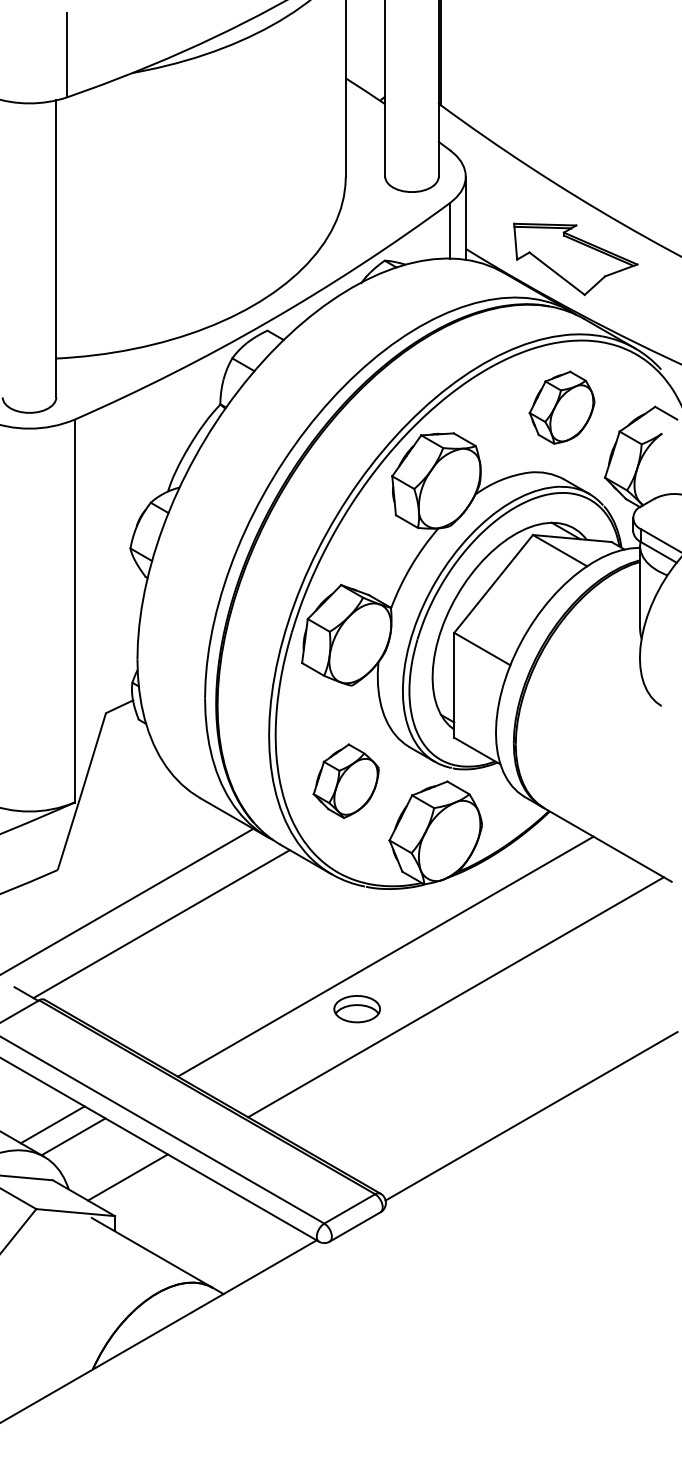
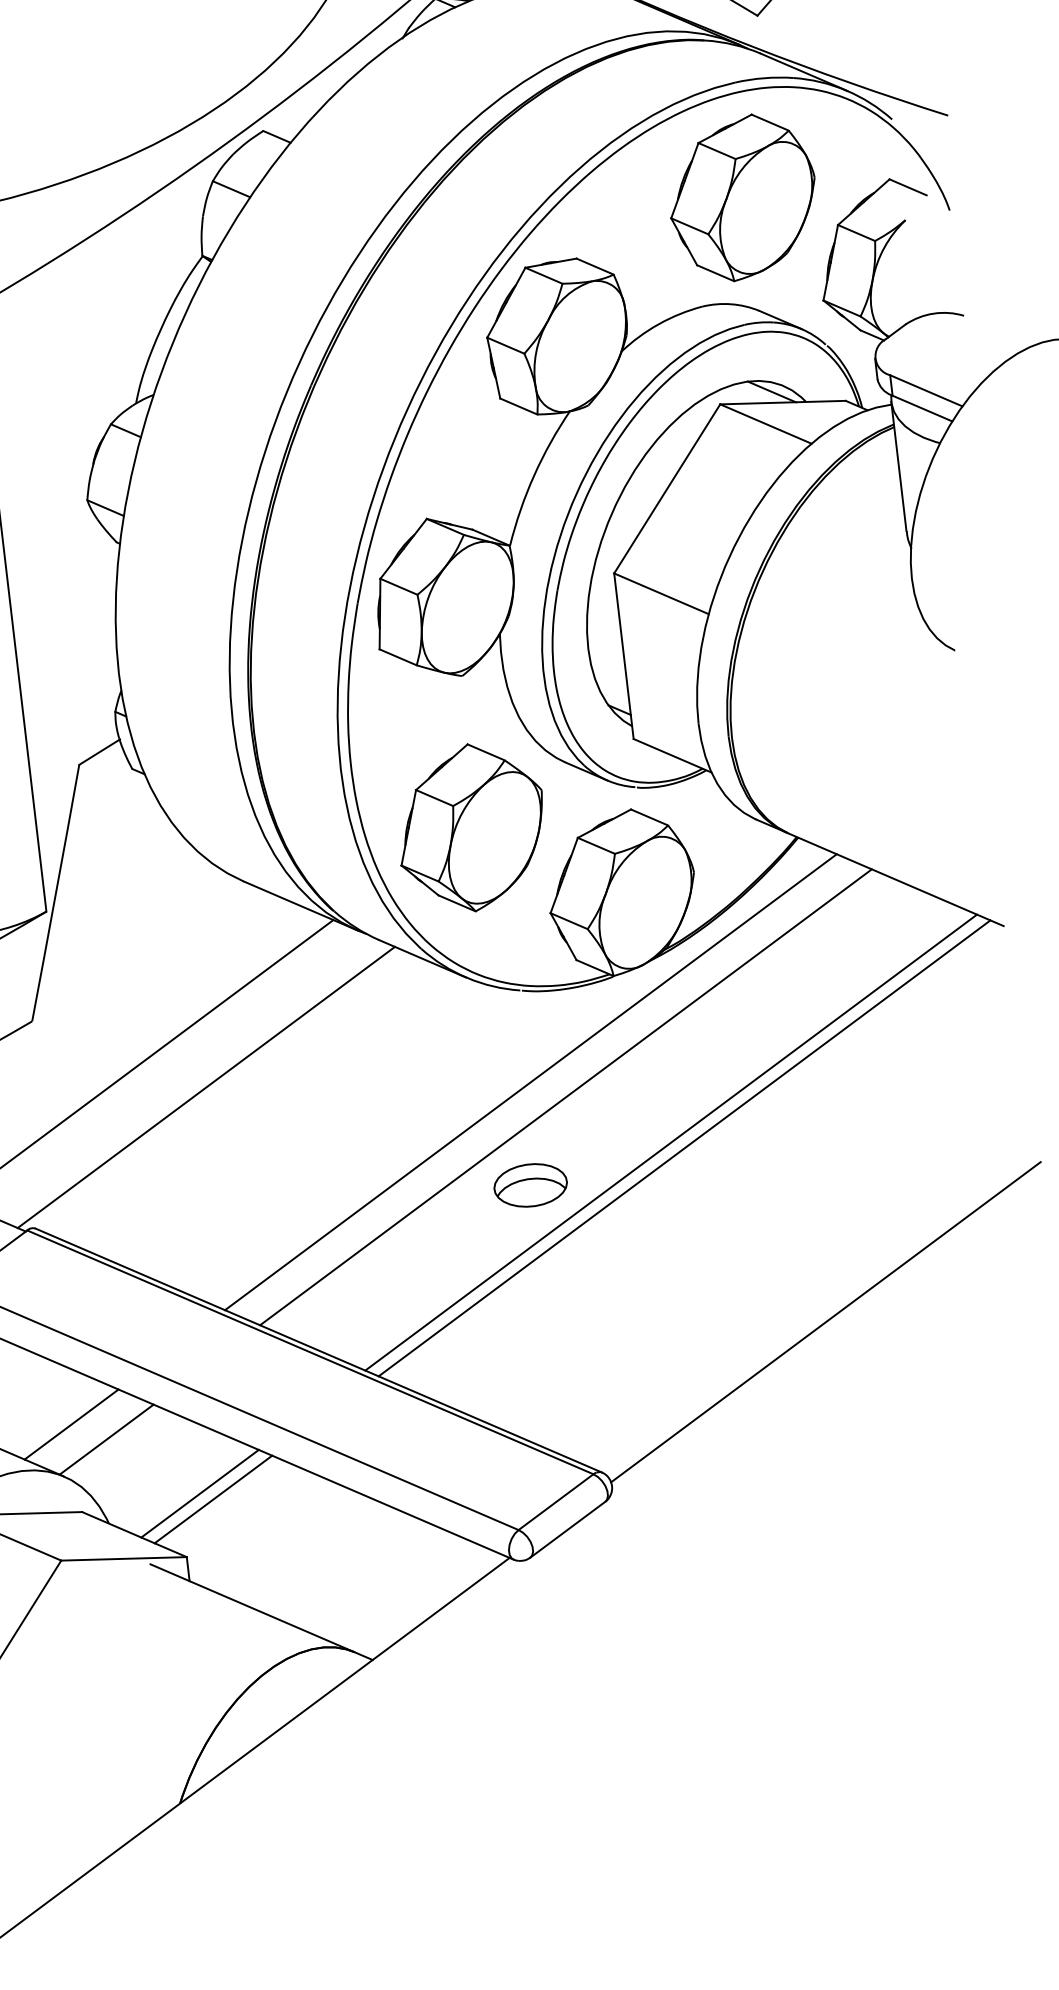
part: (561, 407) -> (741, 197), size x1.43
part: (345, 780) -> (469, 826), size x1.43
line: (364, 944) -> (530, 1082), added
line: (447, 992) -> (670, 1142), added
line: (135, 1182) -> (212, 1500), added

